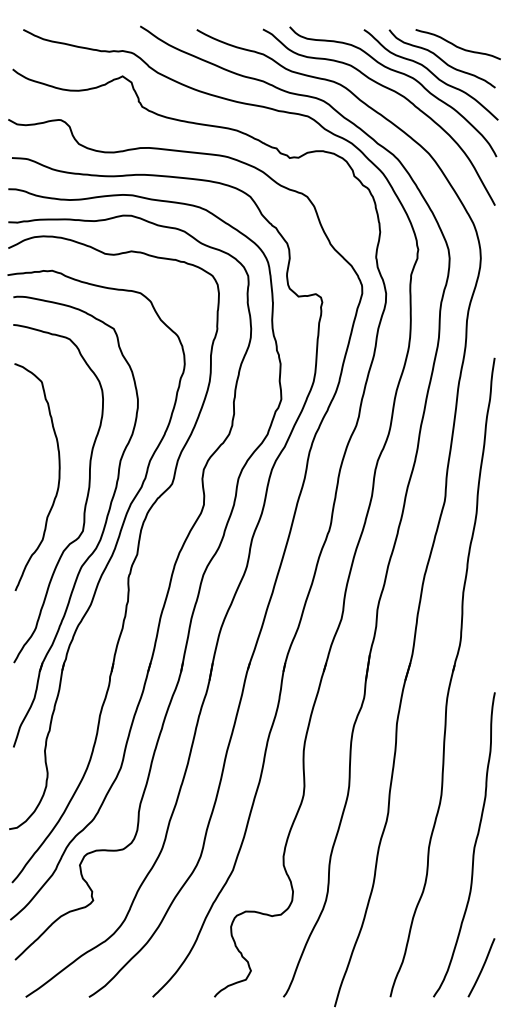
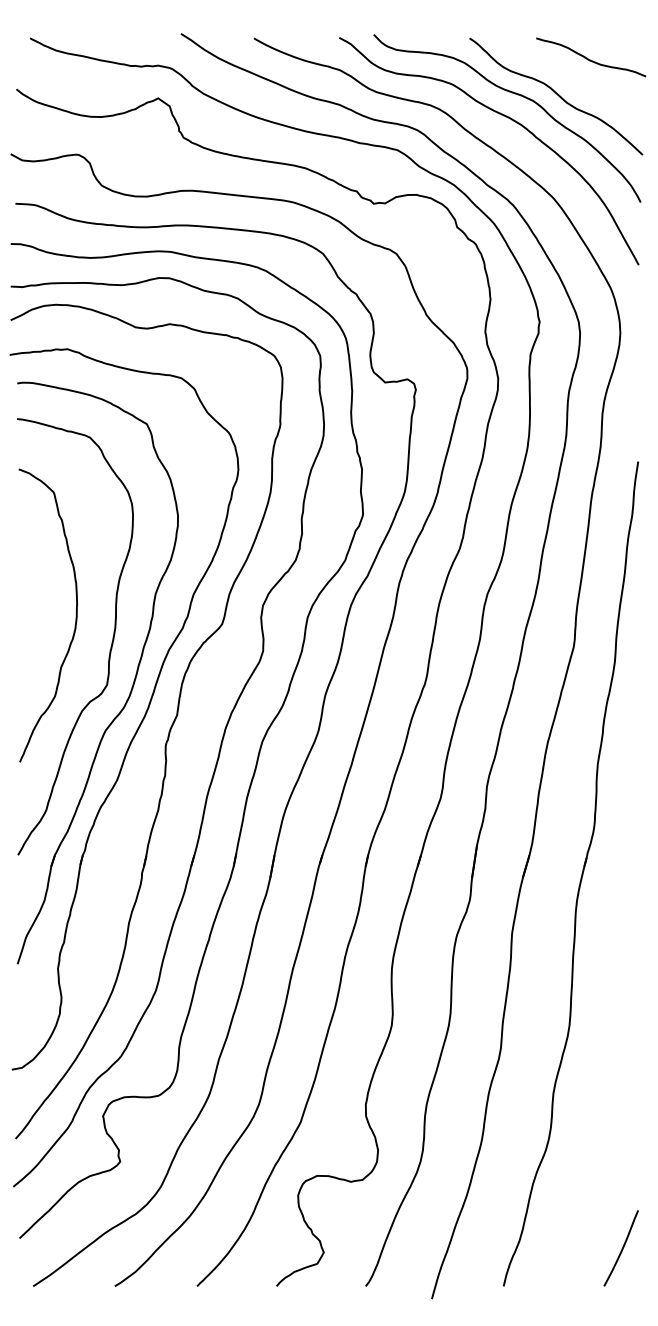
curve: (441, 58) -> (569, 75), removed
curve: (473, 846) -> (610, 1091), removed

